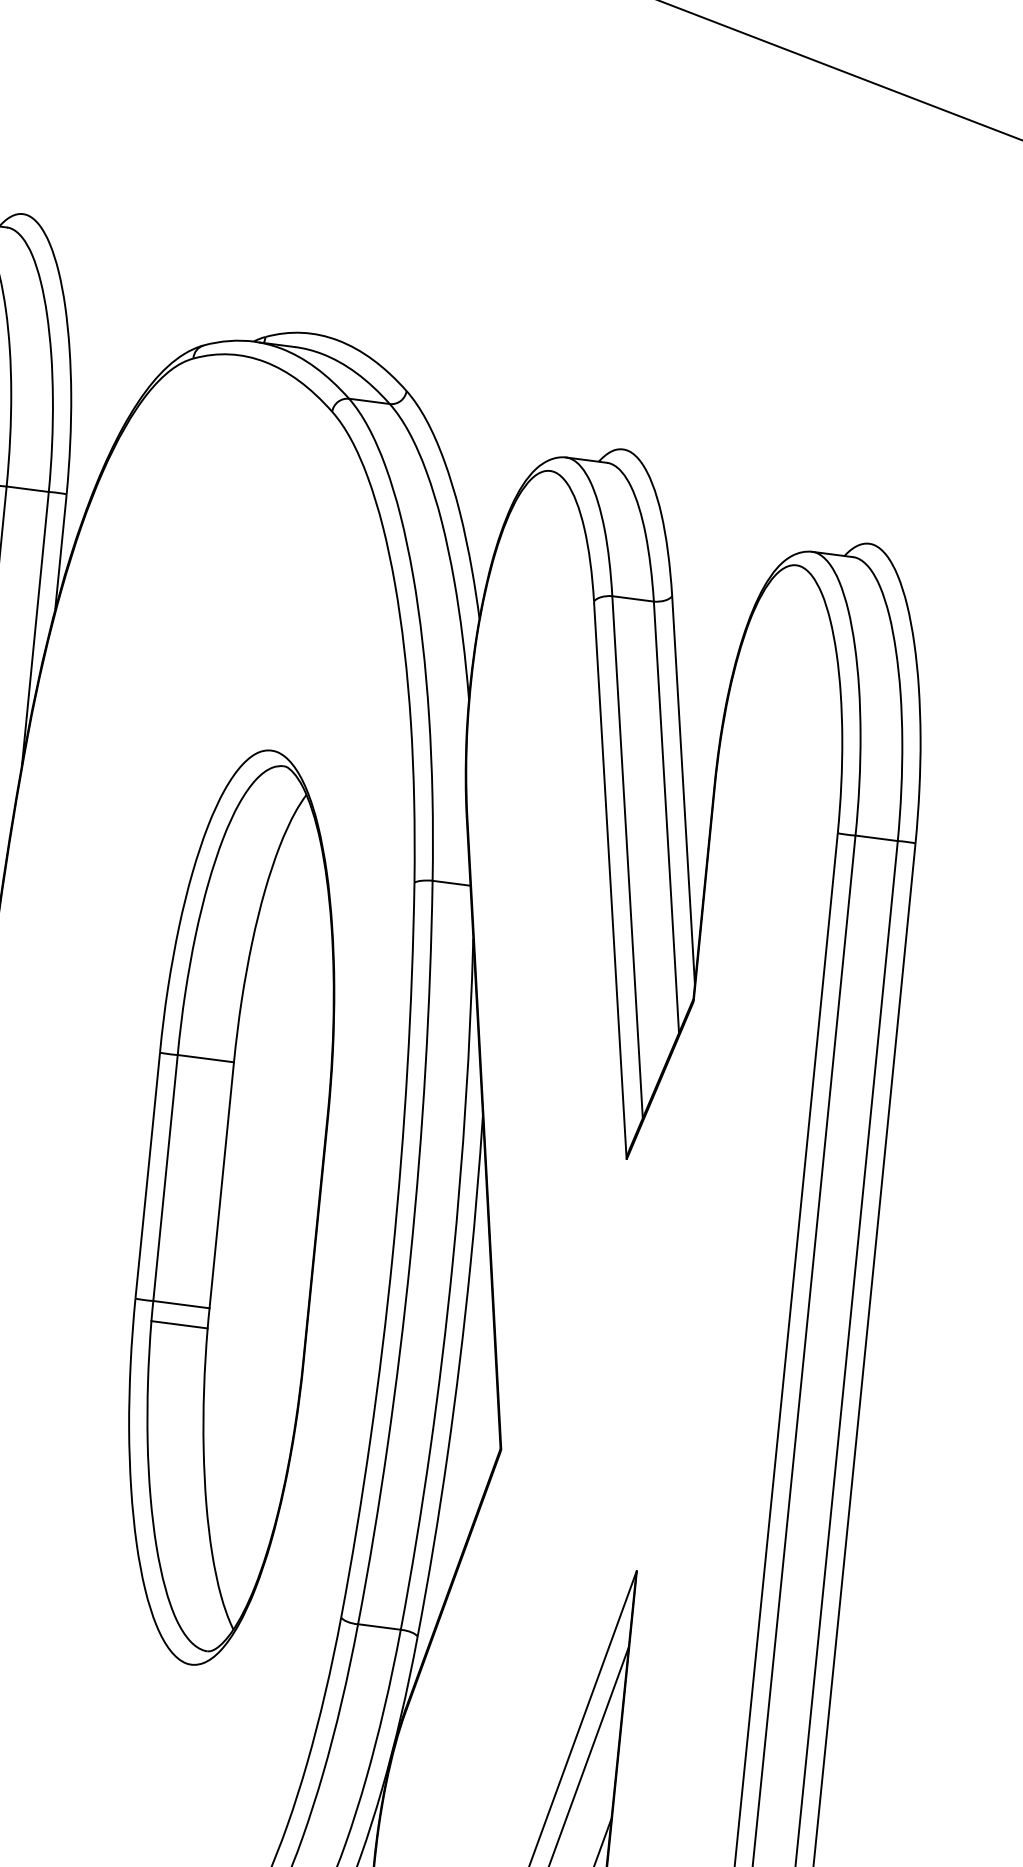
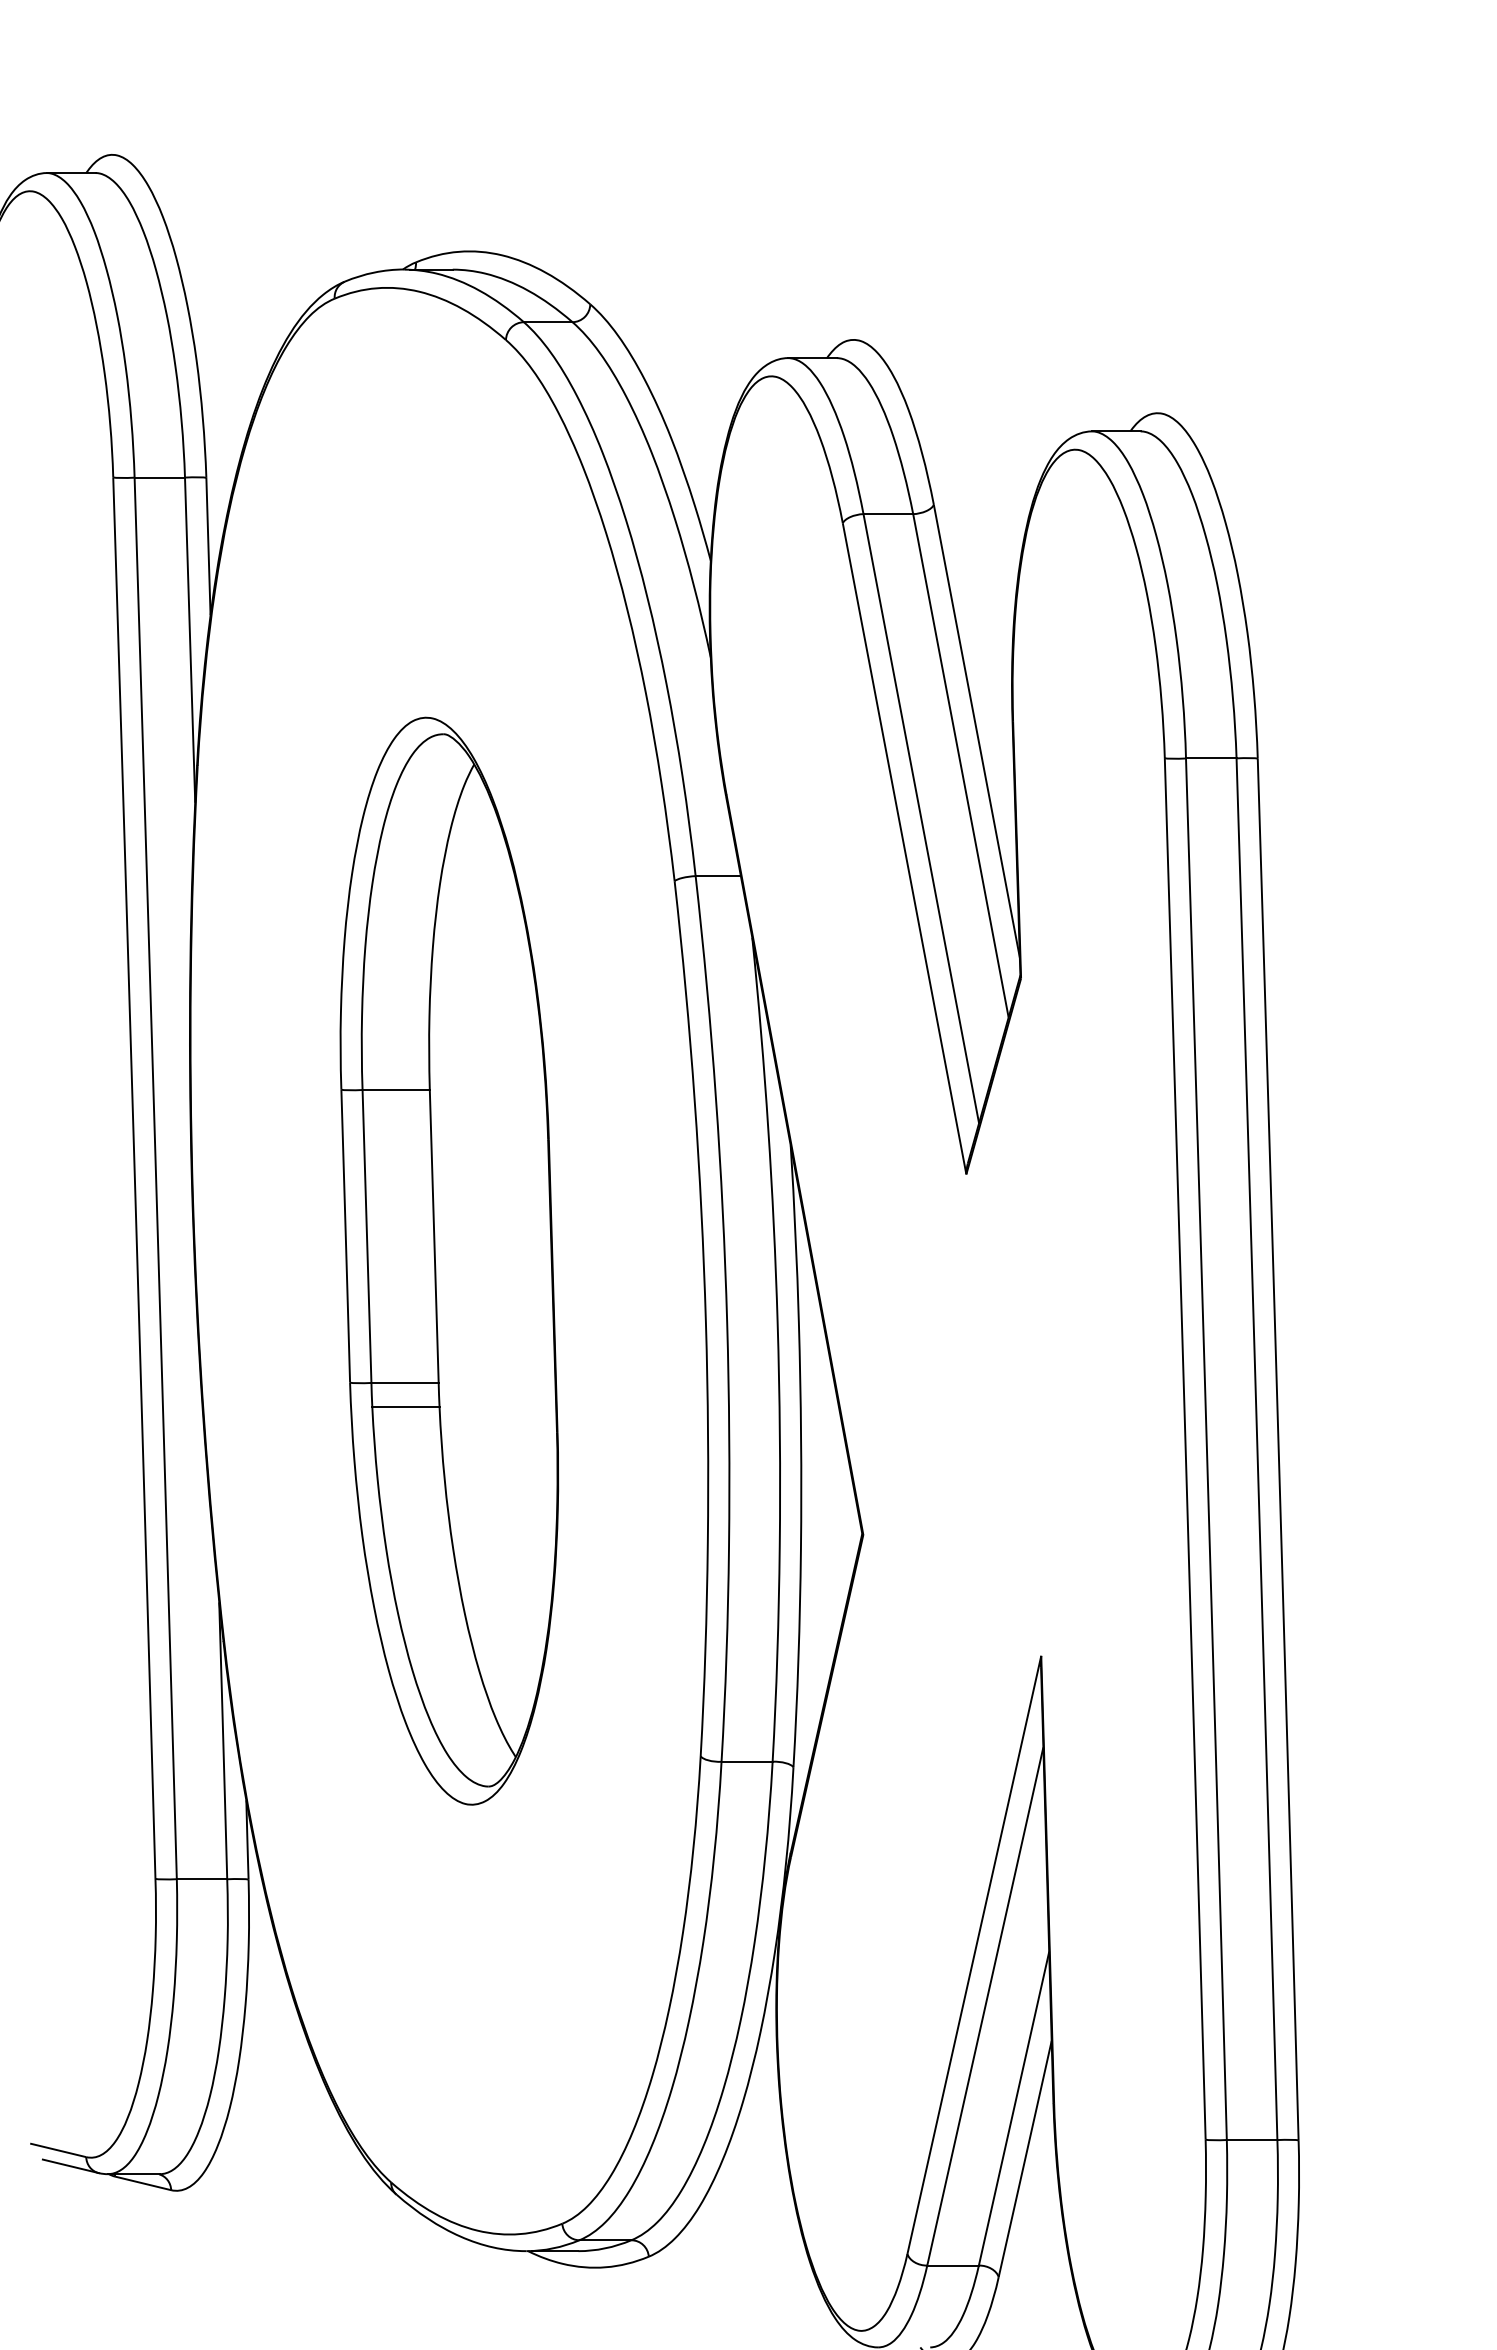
part: (231, 1207) -> (449, 1260), moved

